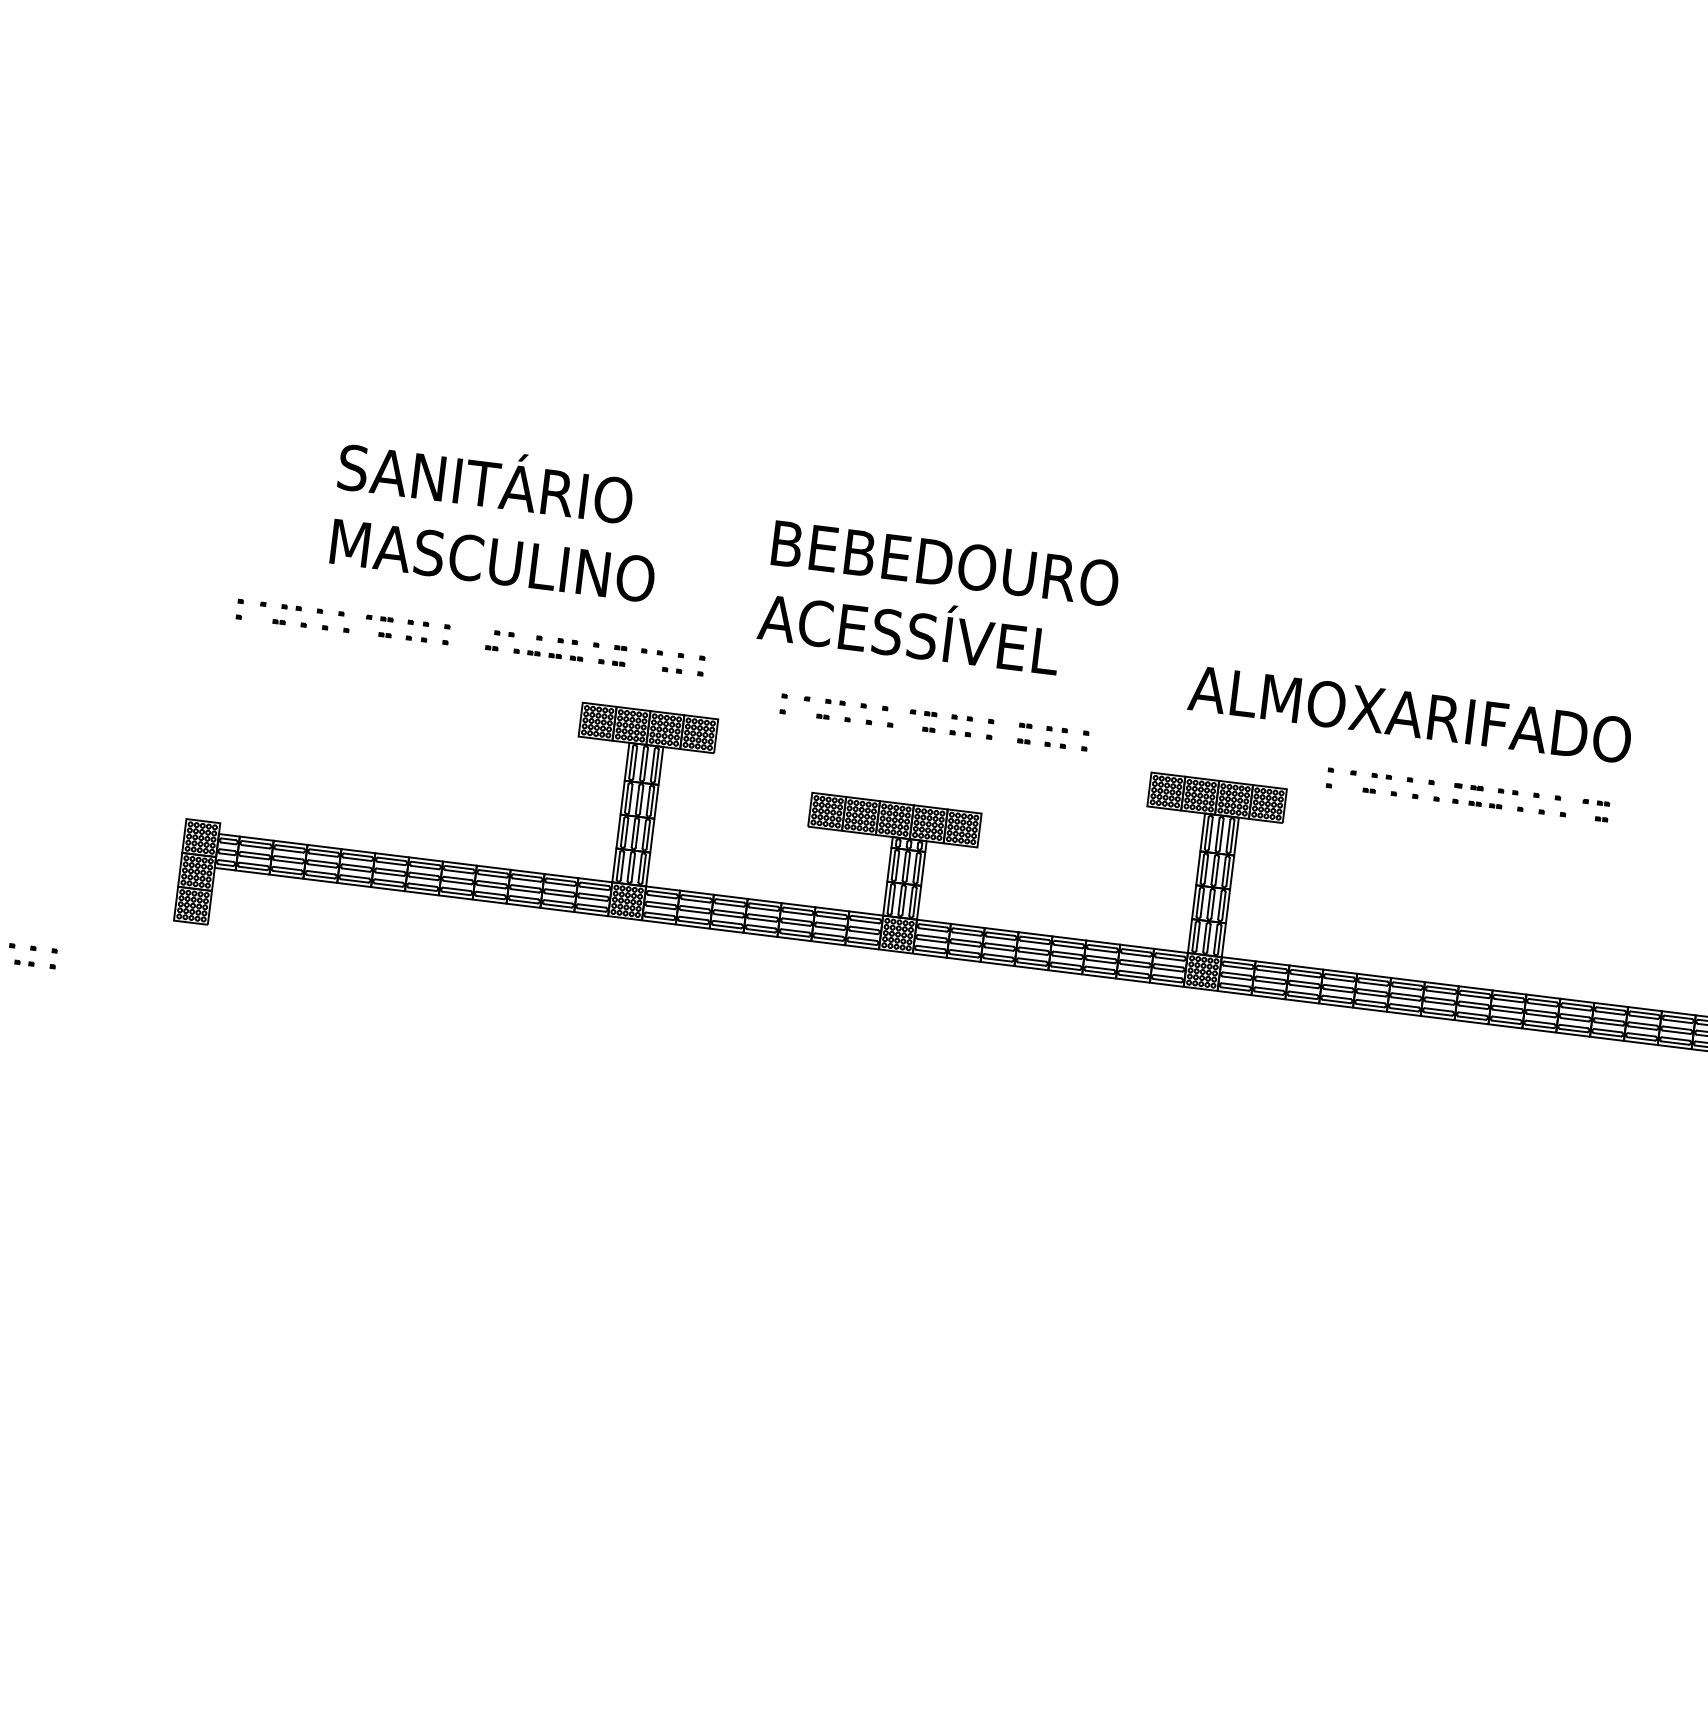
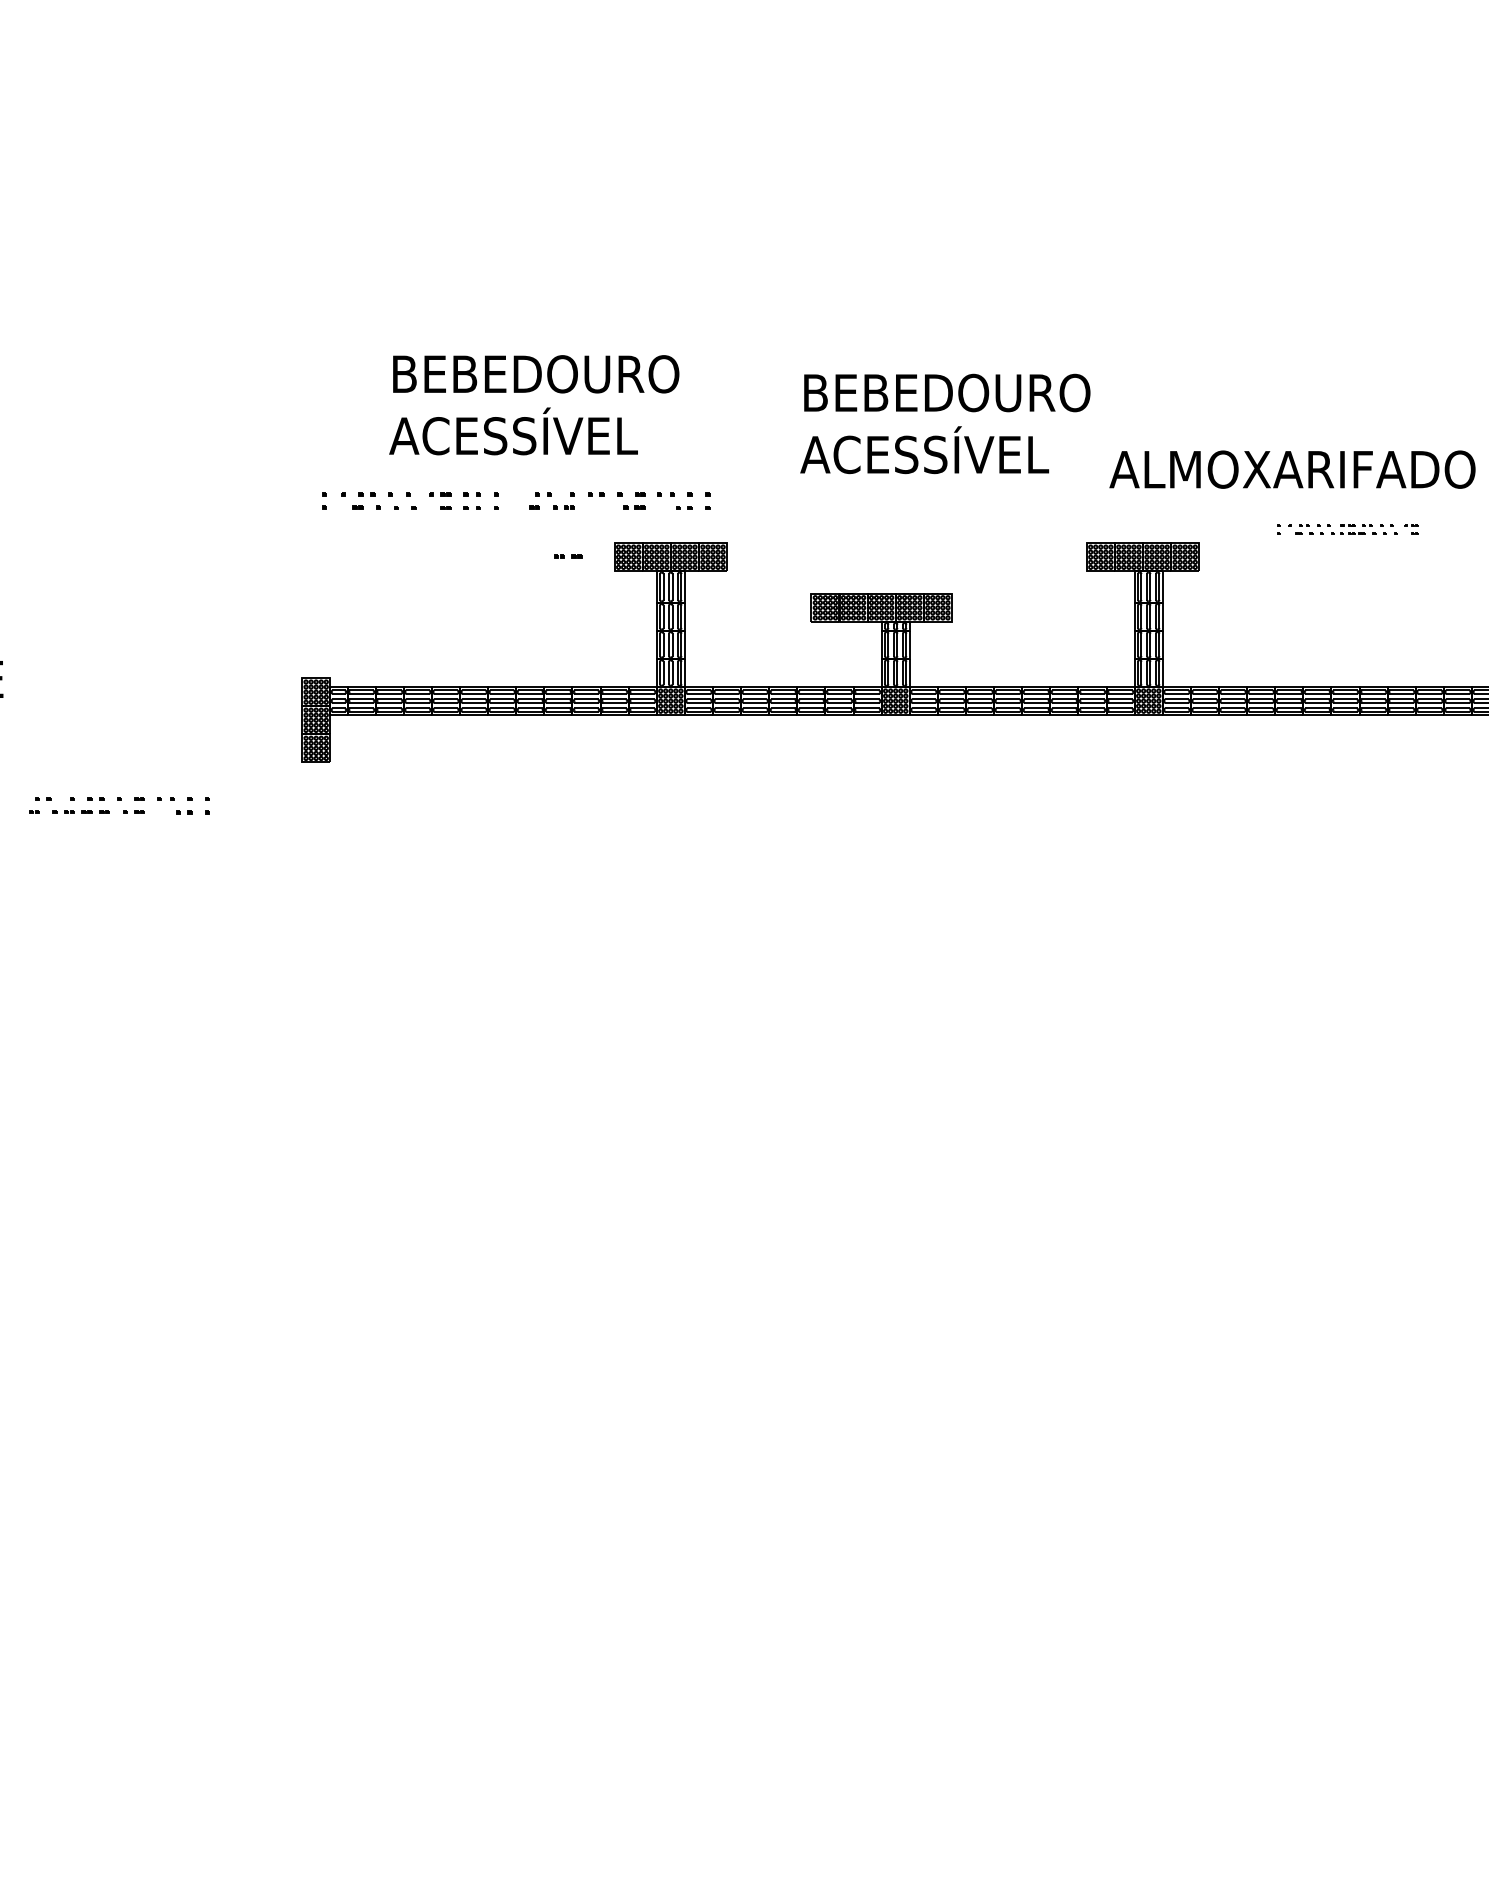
text: (507, 519) -> (534, 400), SANITÁRIO MASCULINO -> BEBEDOURO ACESSÍVEL
text: (938, 600) -> (945, 423), moved
line: (569, 657) -> (571, 556), moved
part: (933, 721) -> (903, 523), removed
part: (1467, 794) -> (1347, 529), size x0.6

